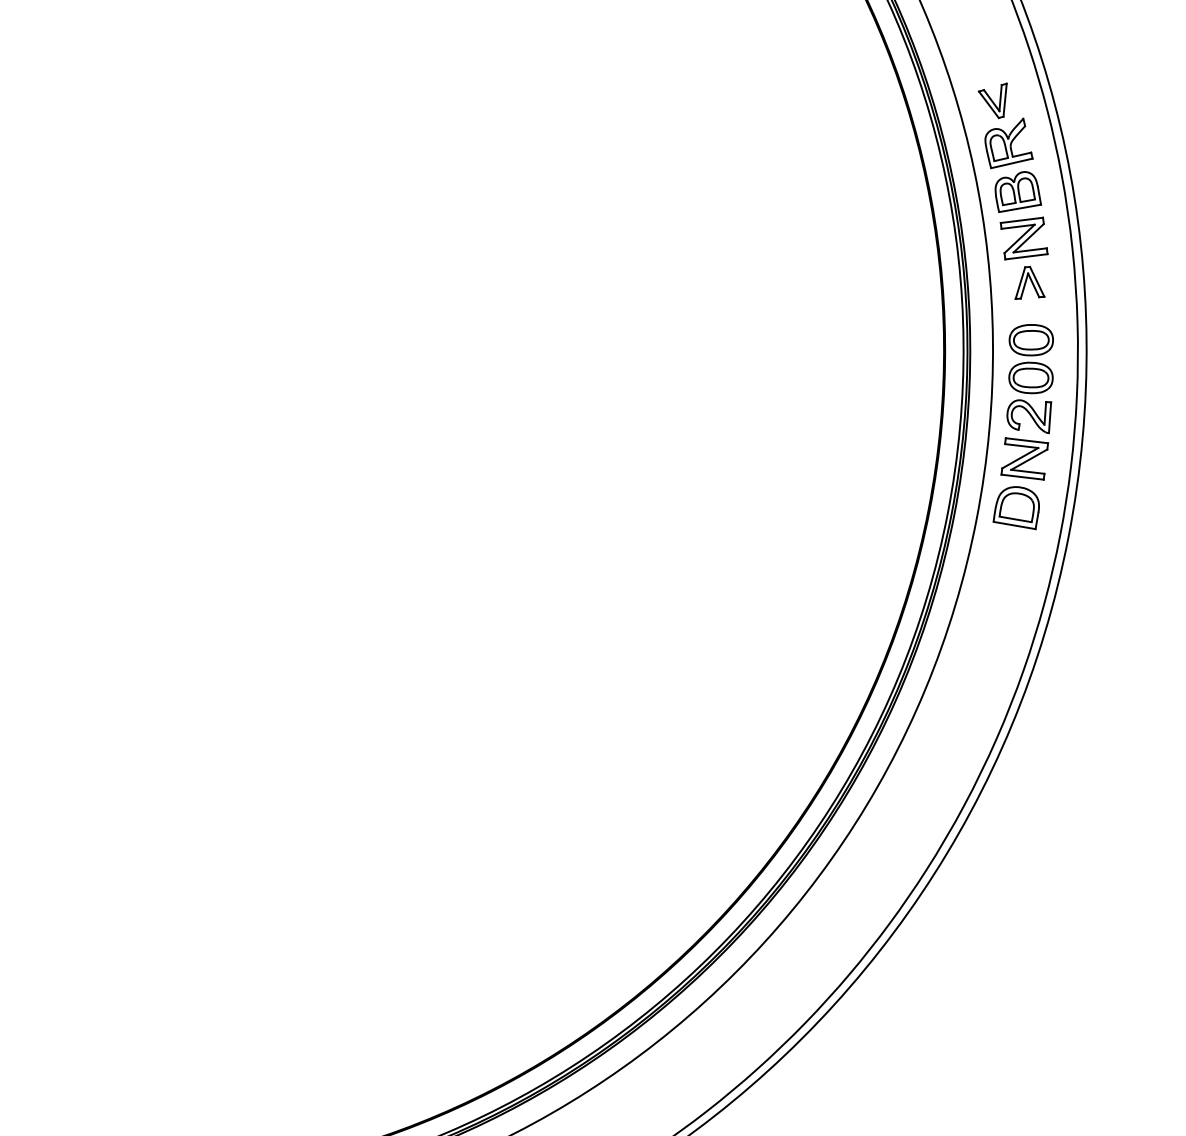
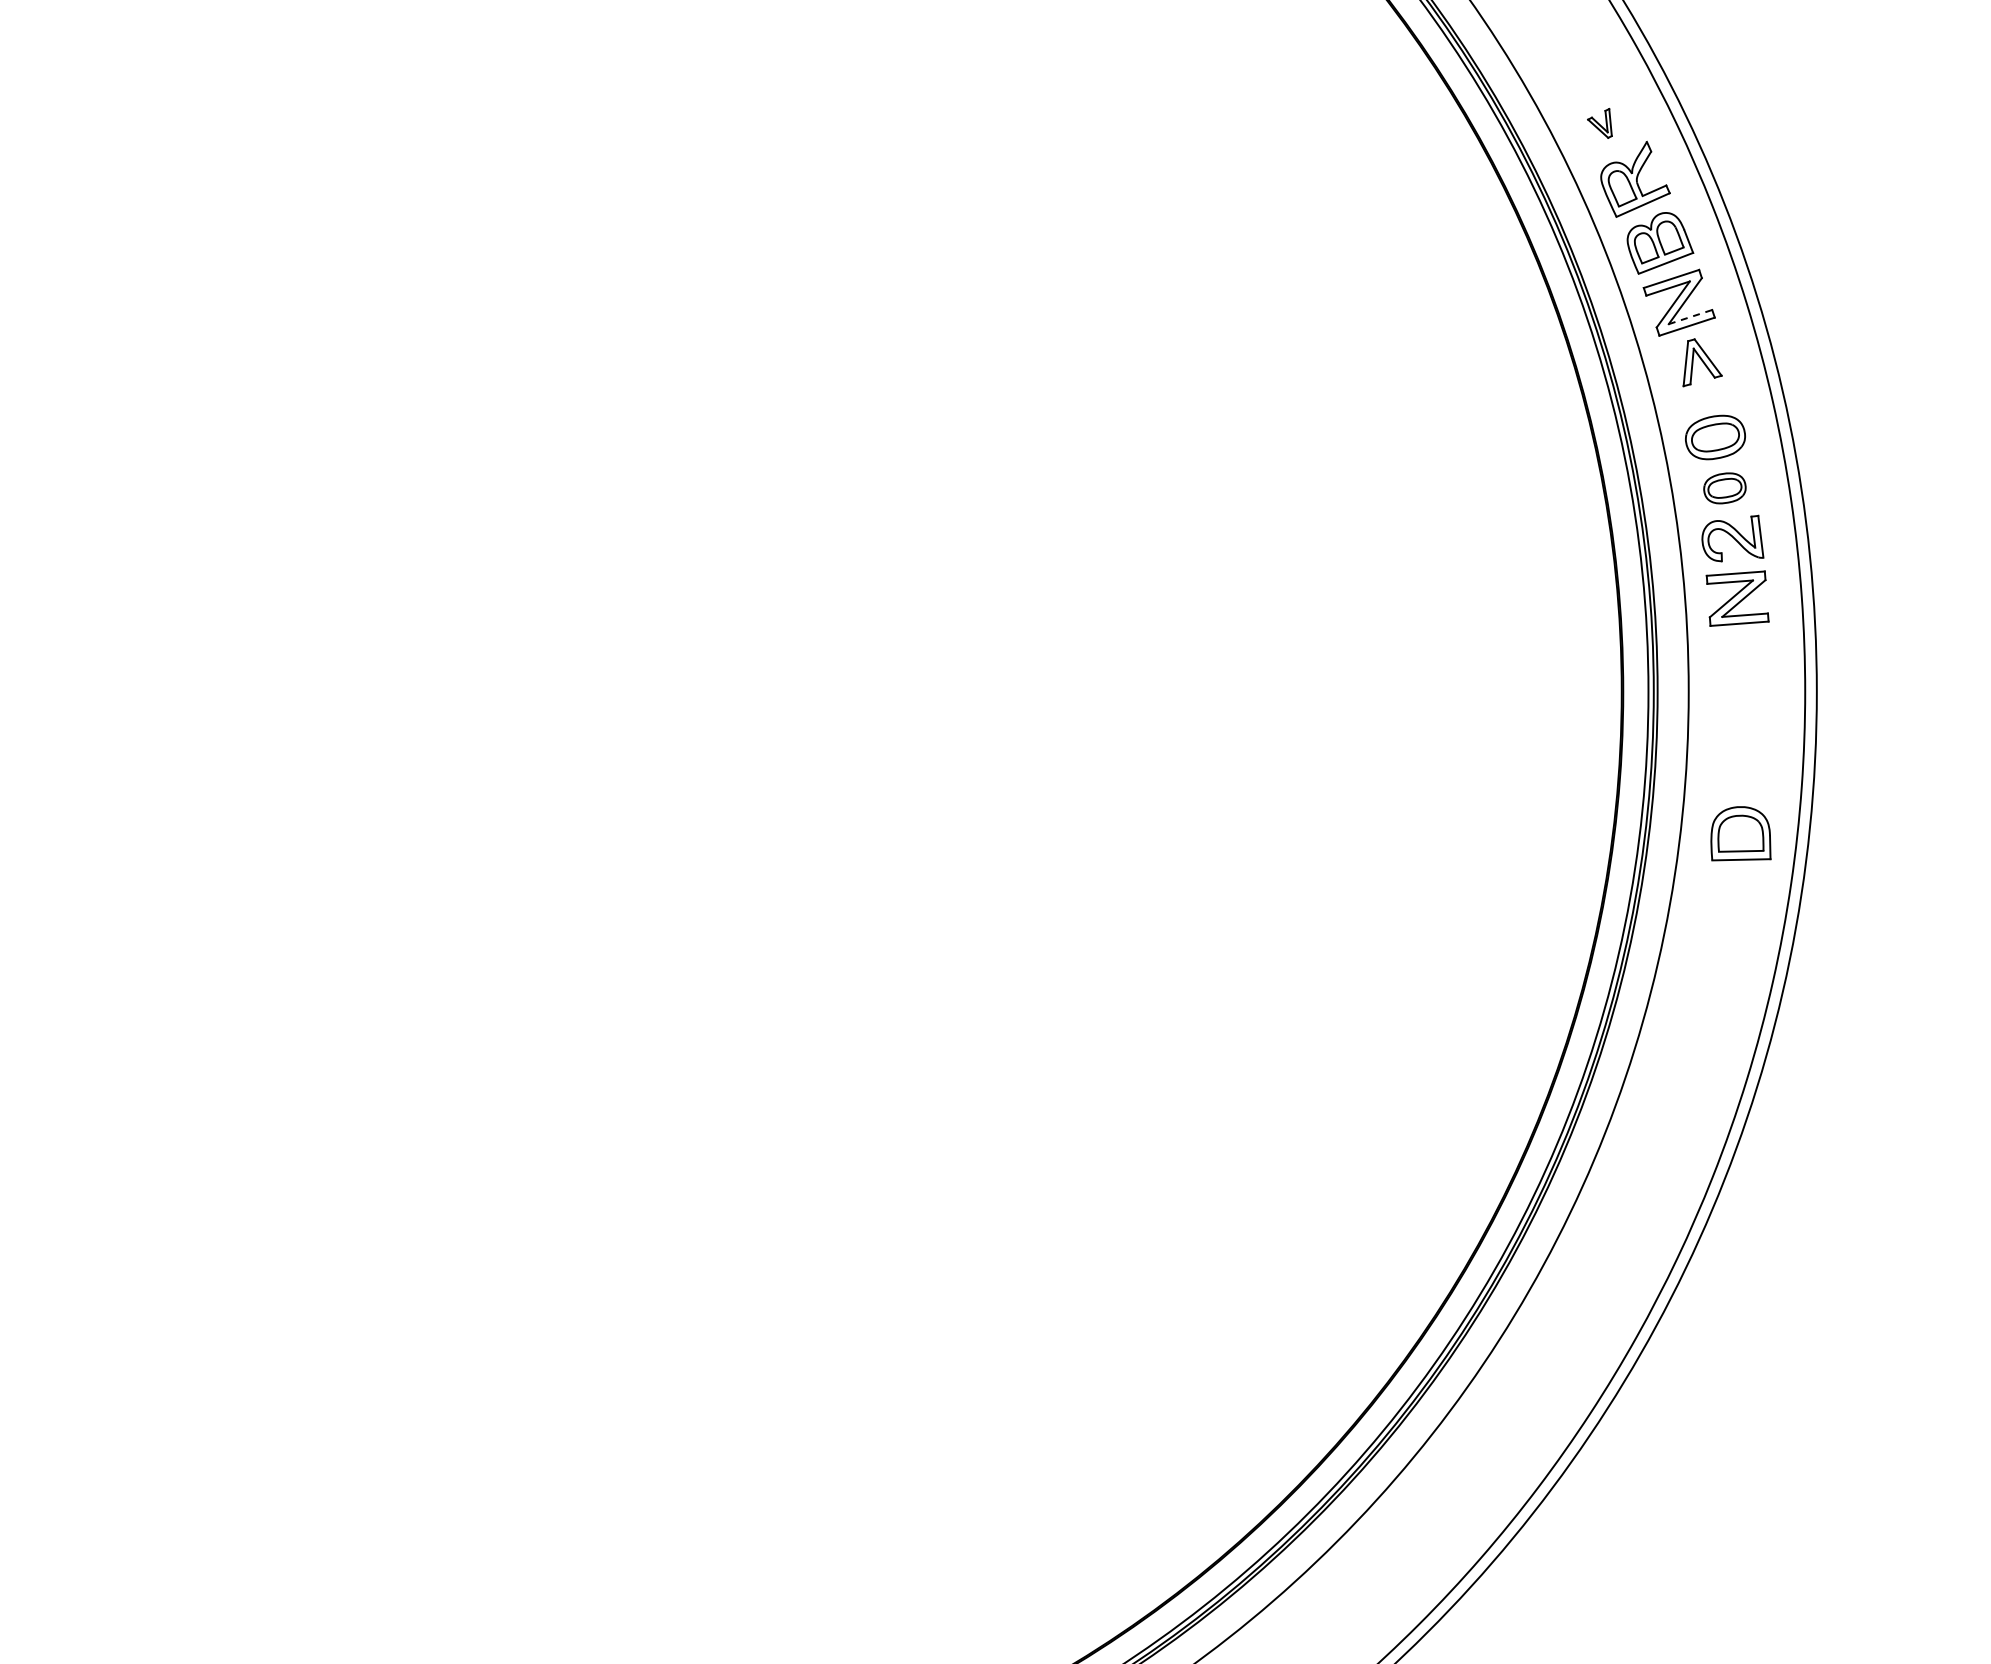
part: (991, 98) -> (1599, 123), size x0.6
line: (1030, 250) -> (1690, 317), solid -> dashed
part: (1030, 378) -> (1724, 488), size x0.7
part: (1017, 506) -> (1740, 833), moved

